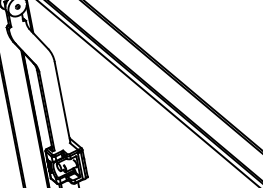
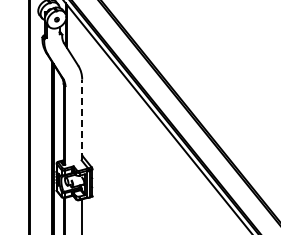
line: (62, 101) -> (82, 119), solid -> dashed

